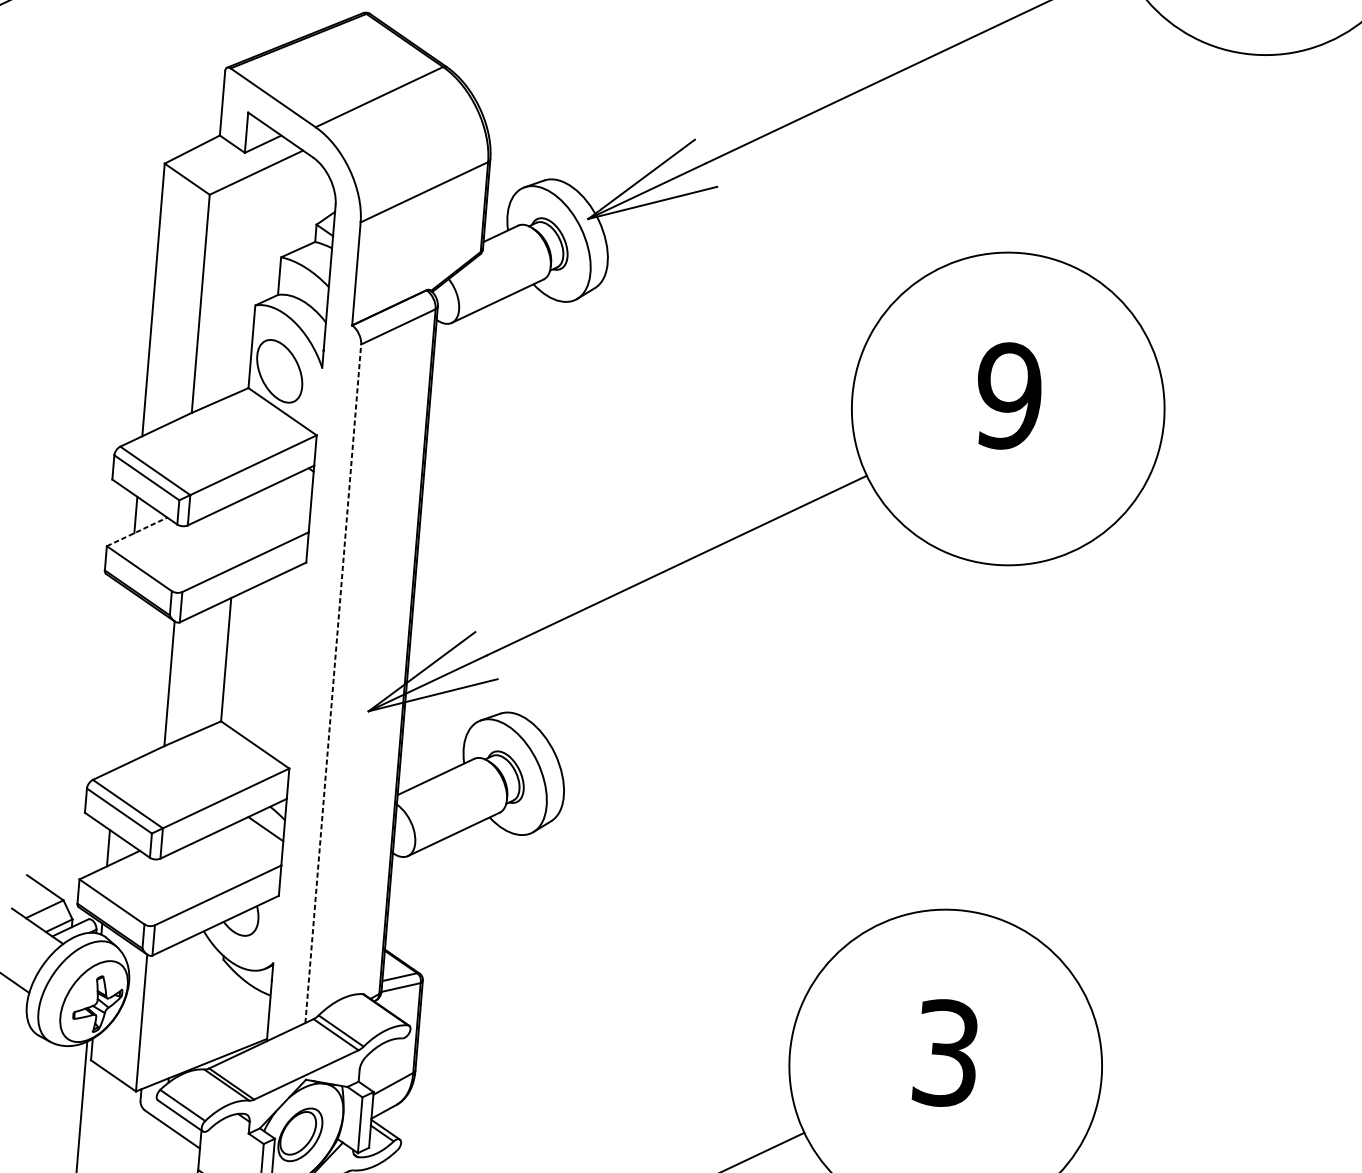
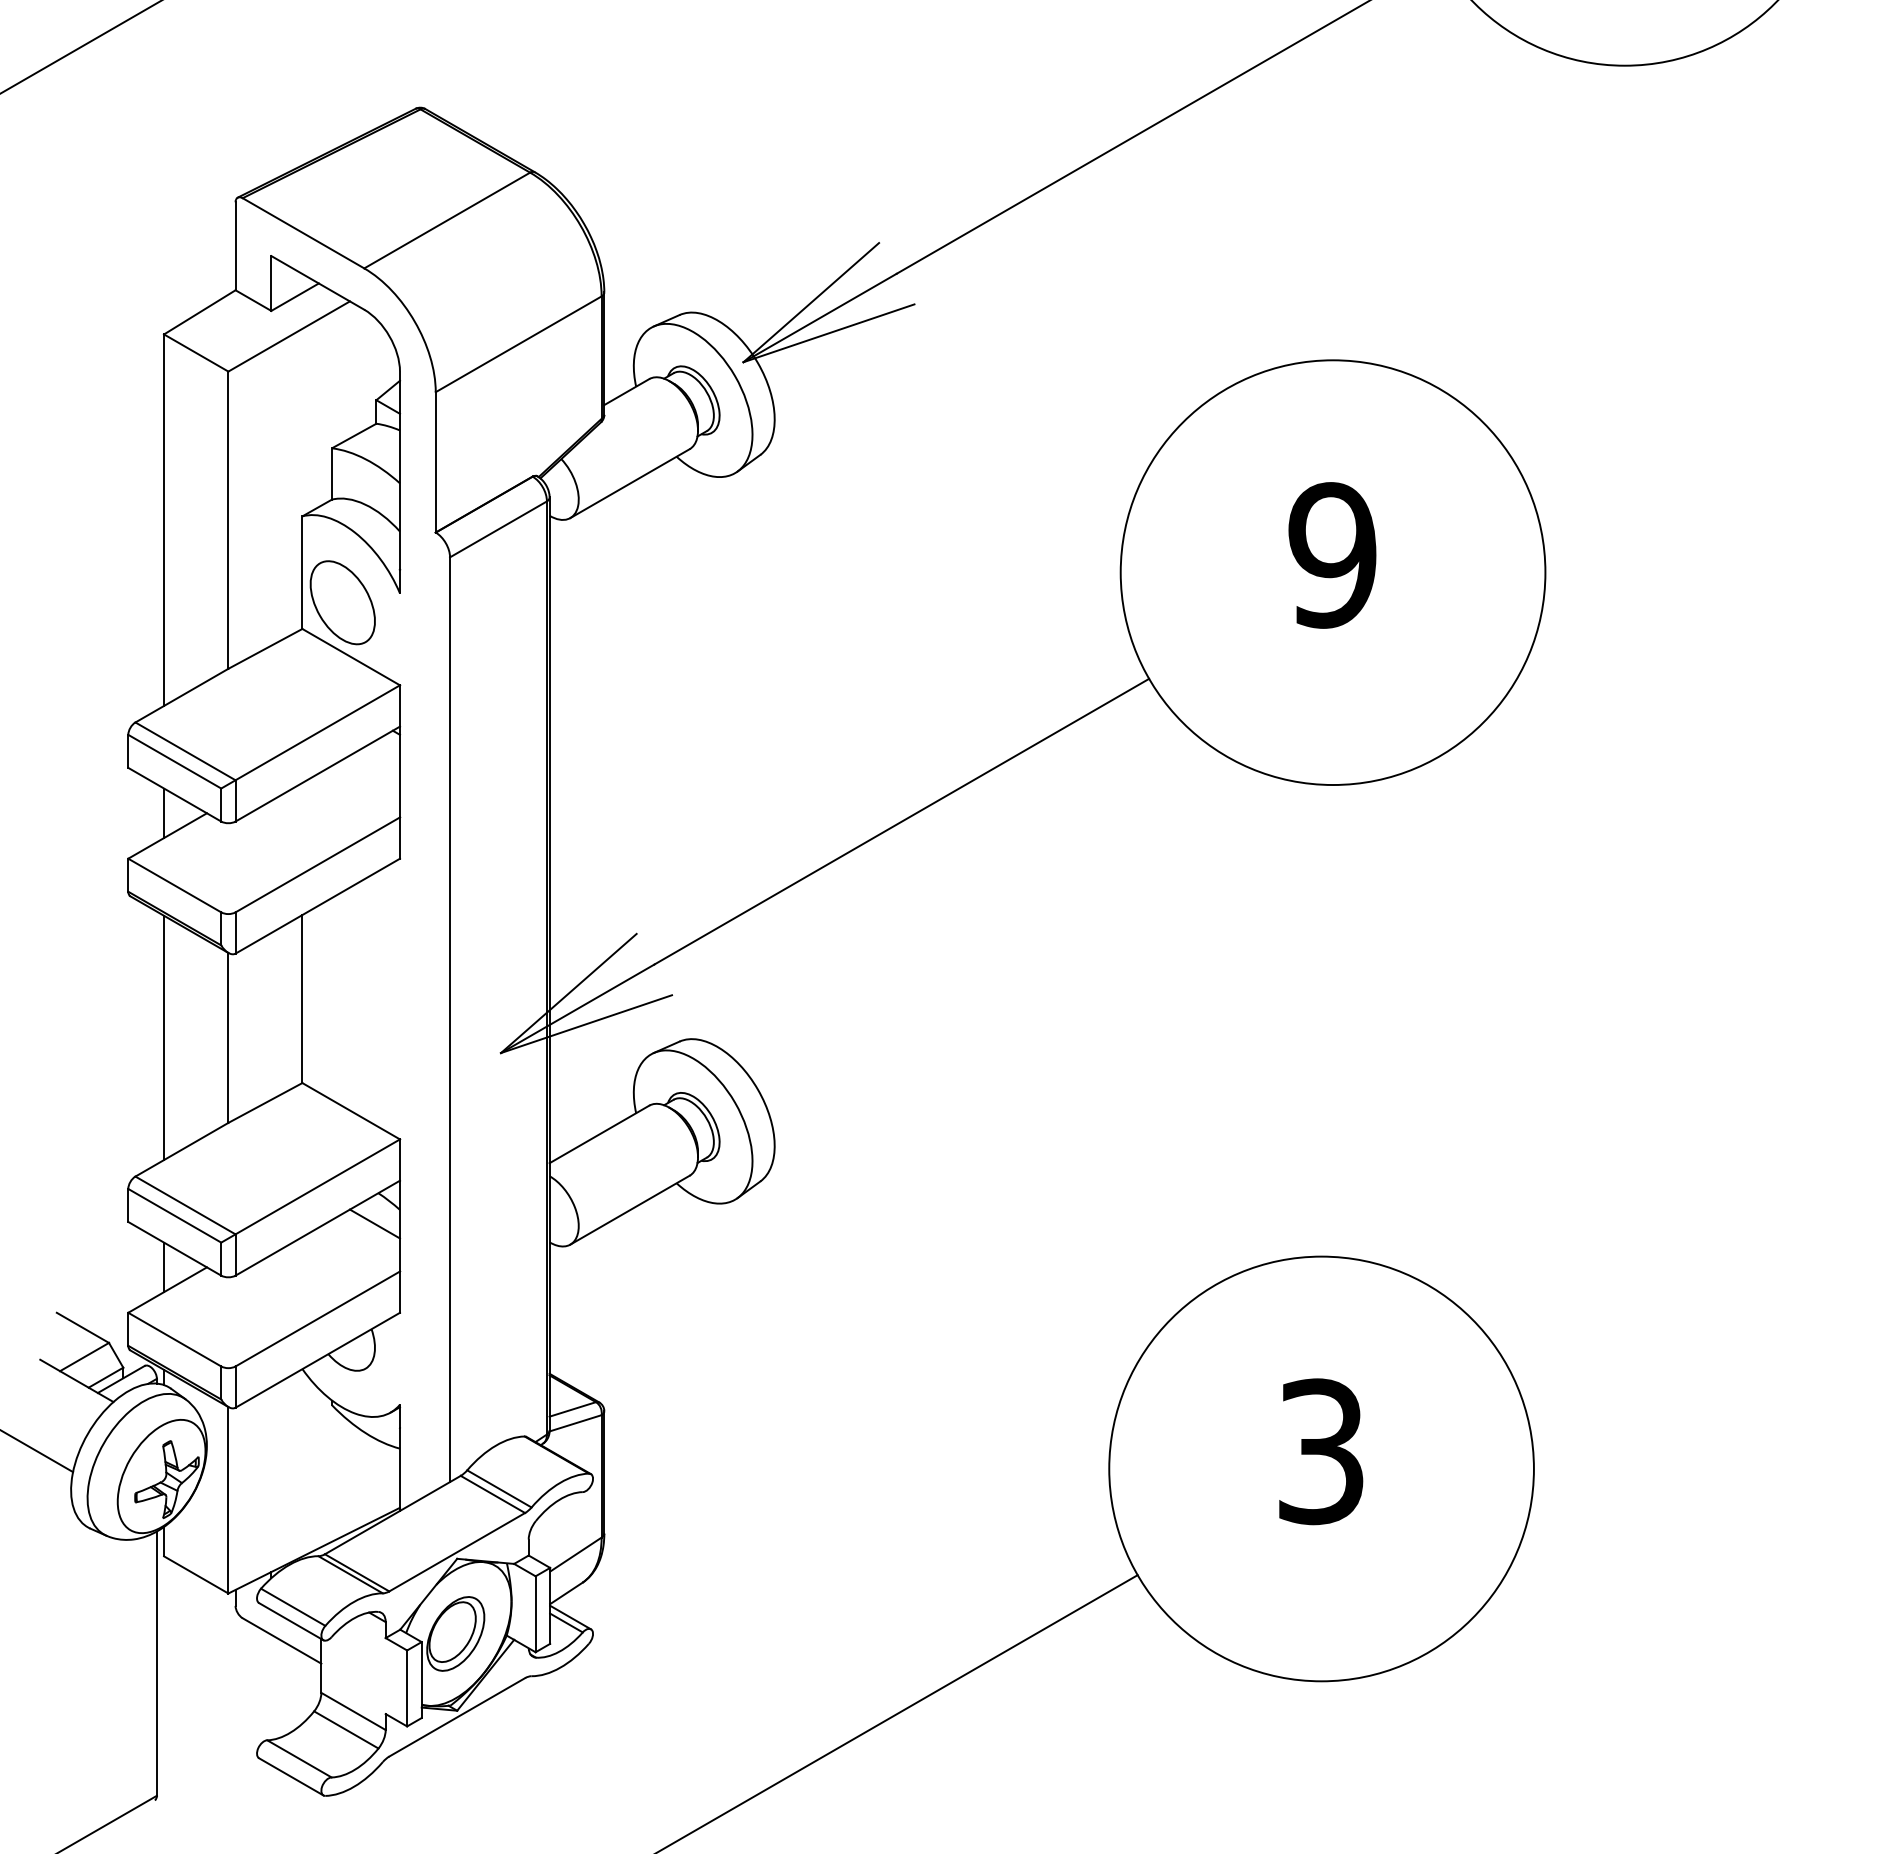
line: (137, 531) -> (168, 835), dashed -> solid
line: (122, 679) -> (164, 1037), added
line: (333, 683) -> (450, 1019), dashed -> solid

